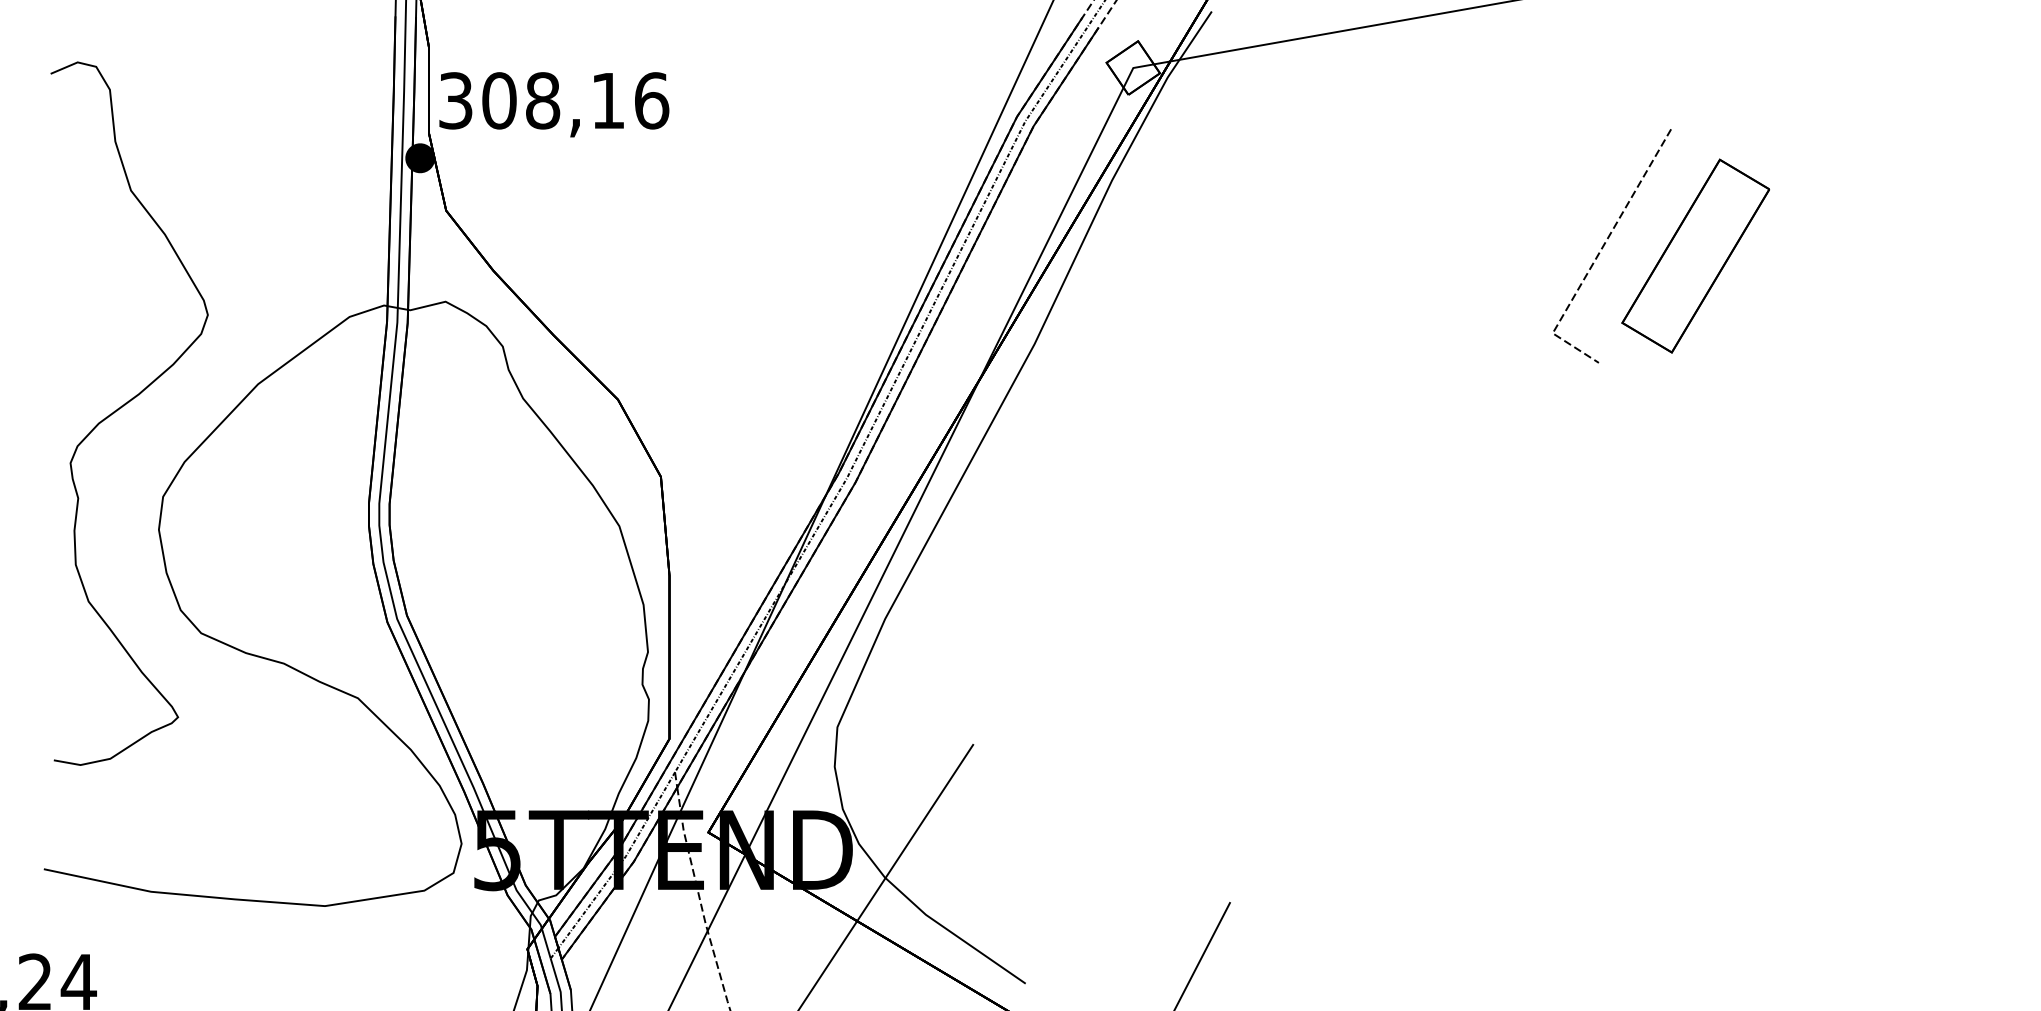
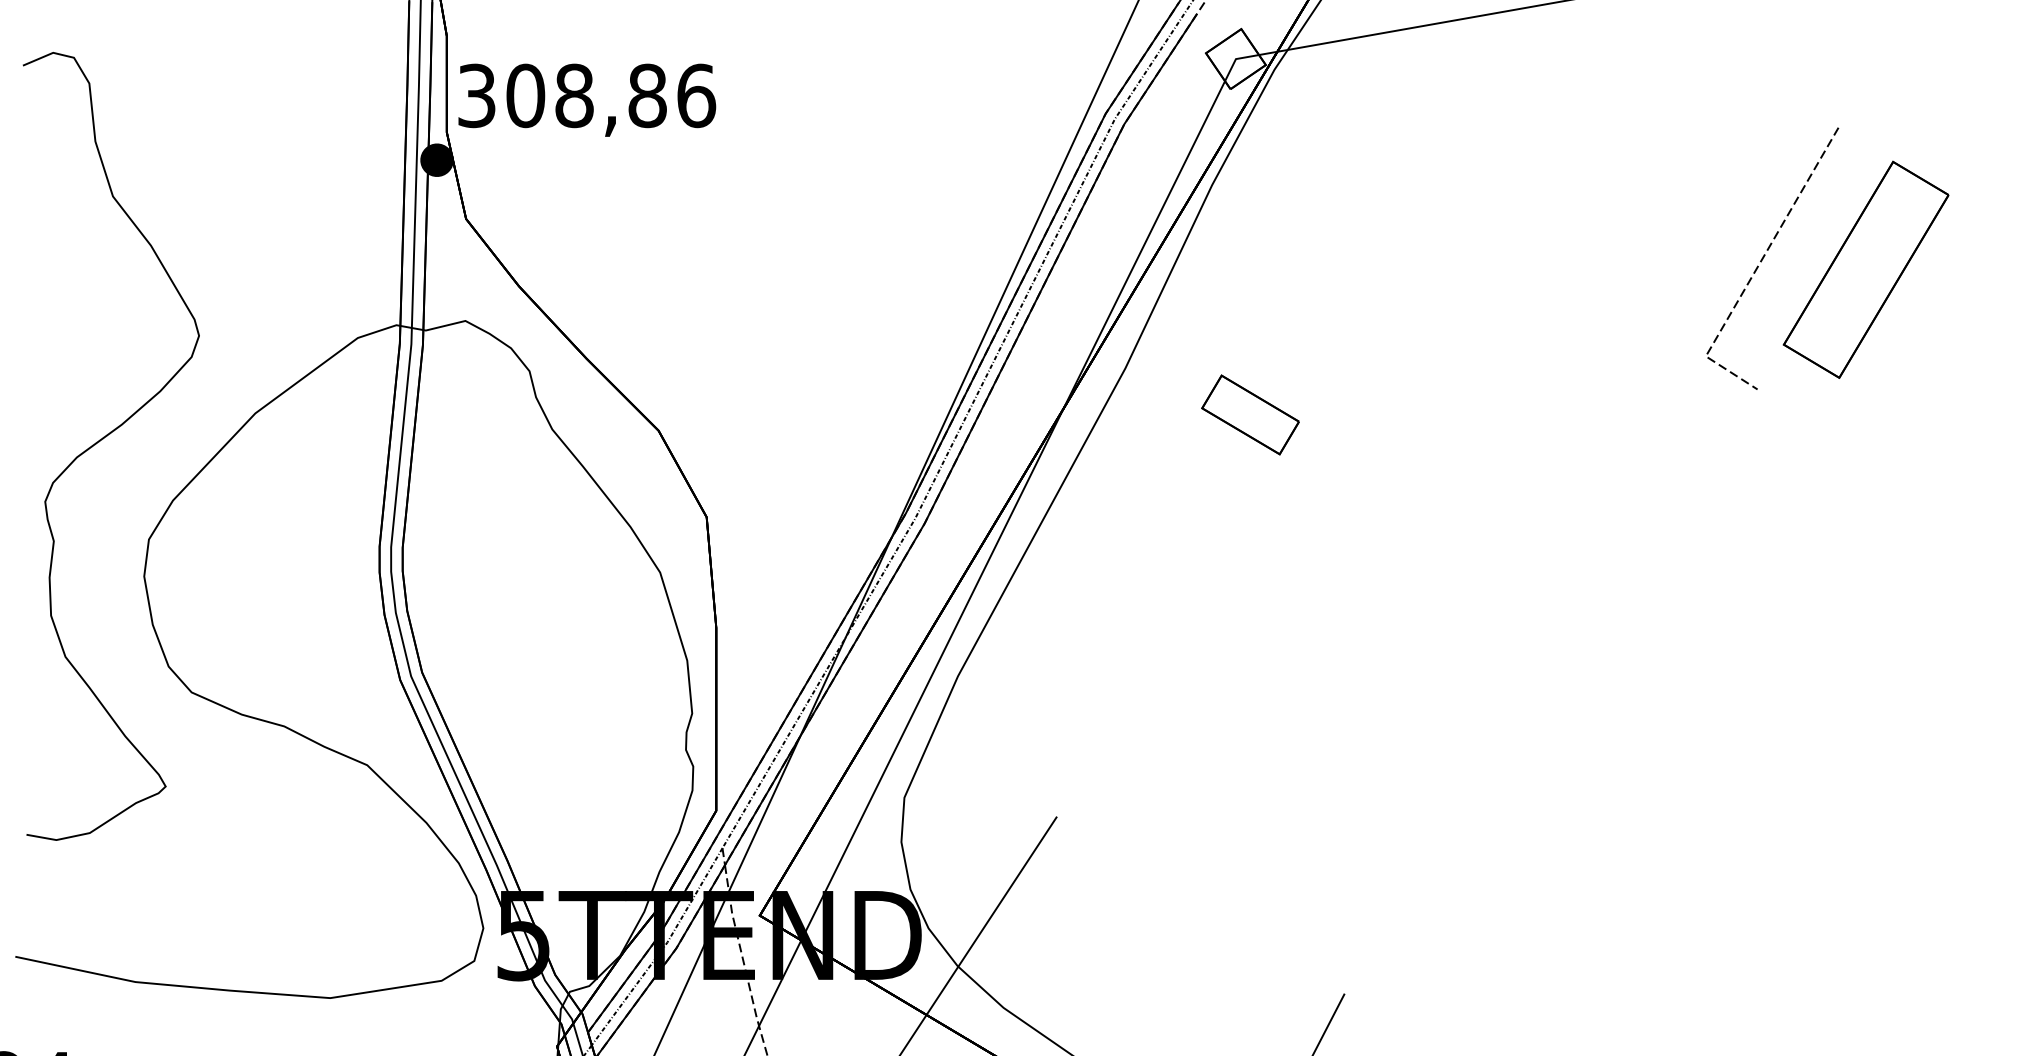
text: (608, 100) -> (647, 95), 308,16 -> 308,86
part: (1146, 385) -> (1250, 414), added

